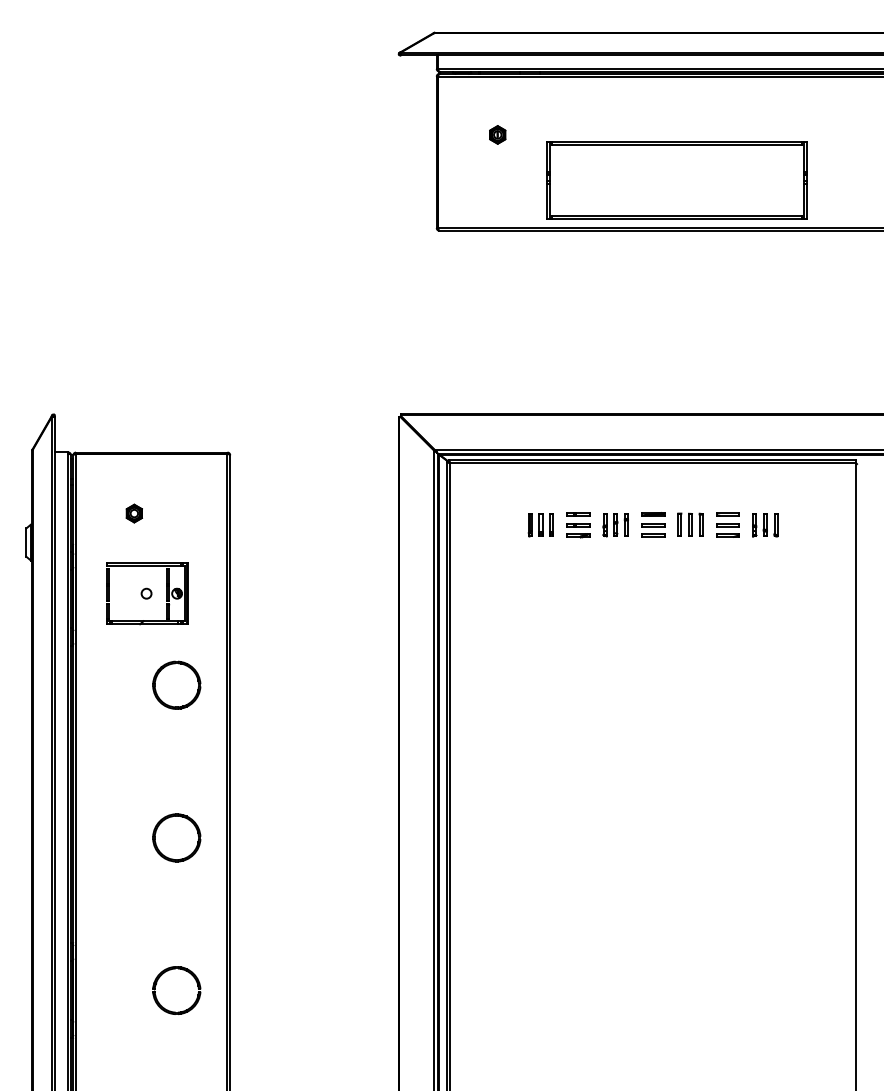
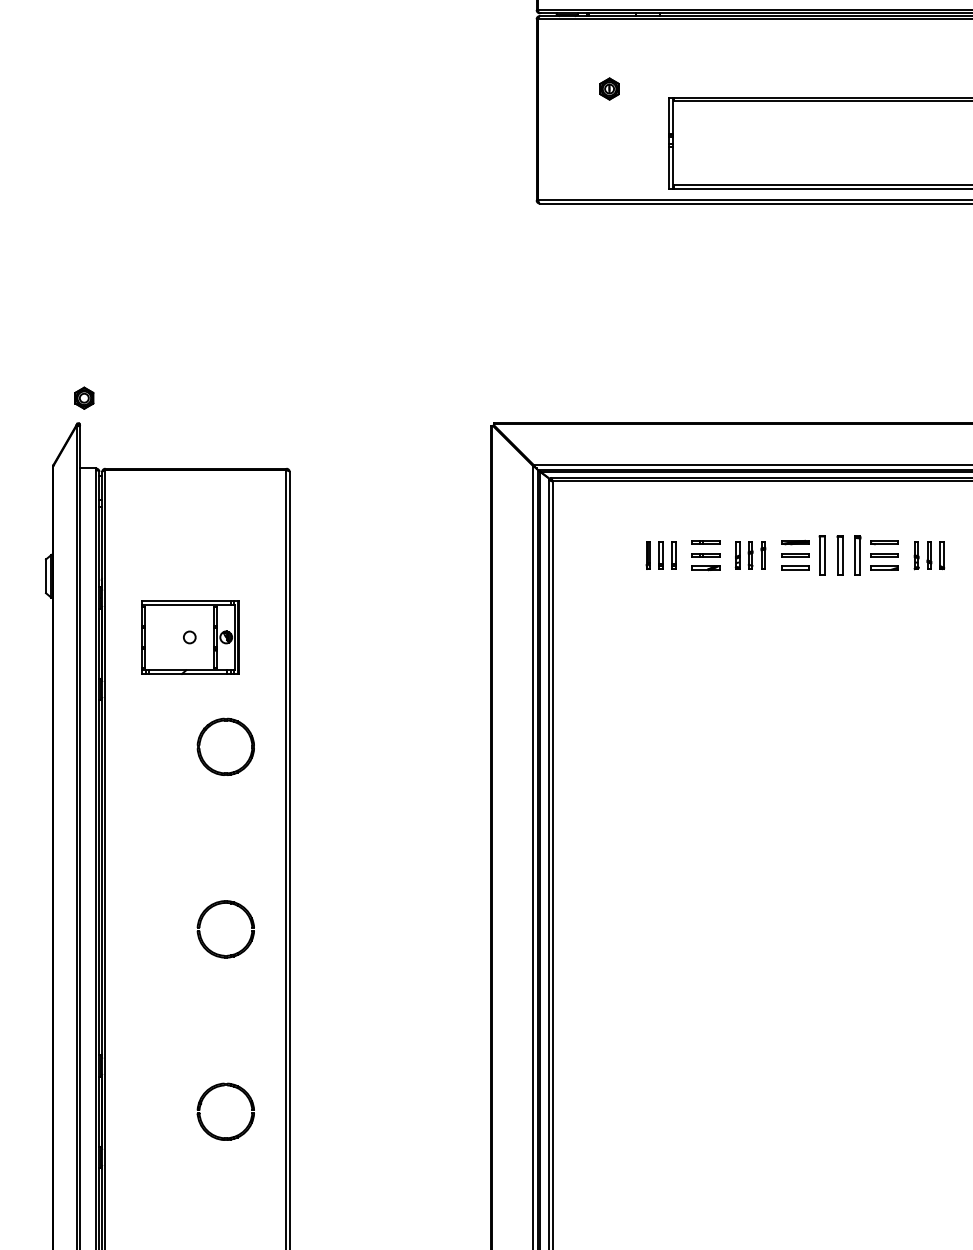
part: (133, 513) -> (83, 398), moved
part: (690, 524) -> (839, 554), size x1.4

